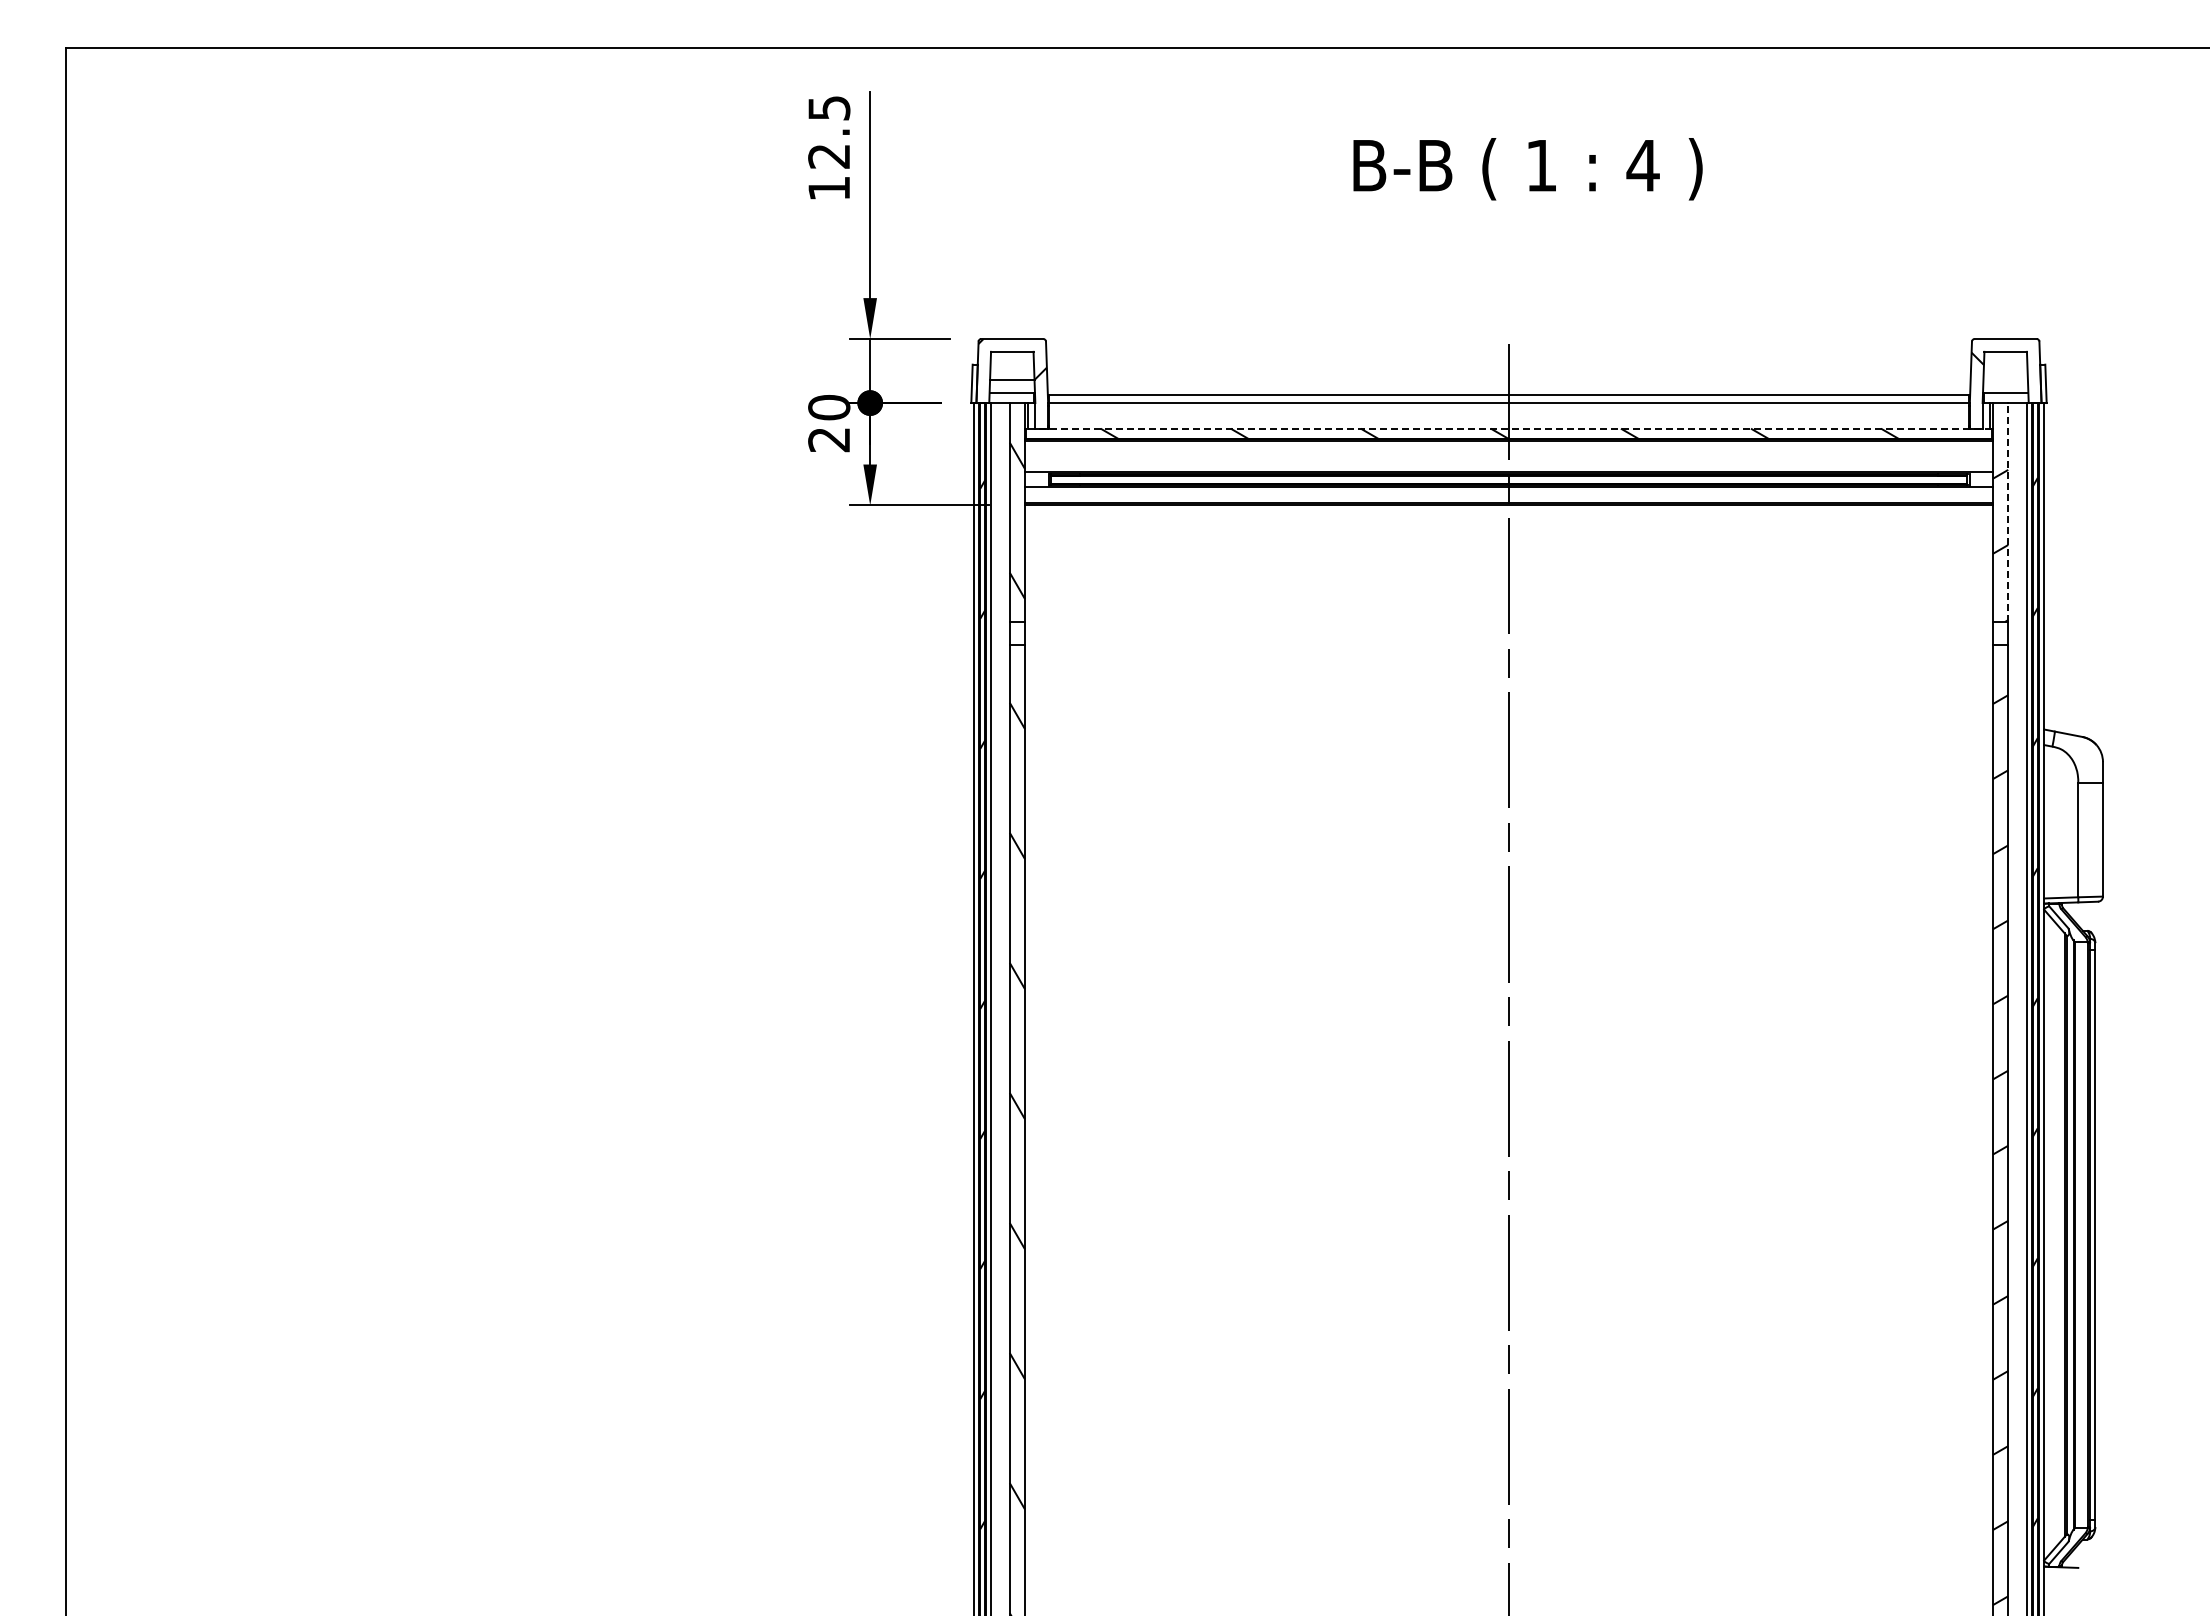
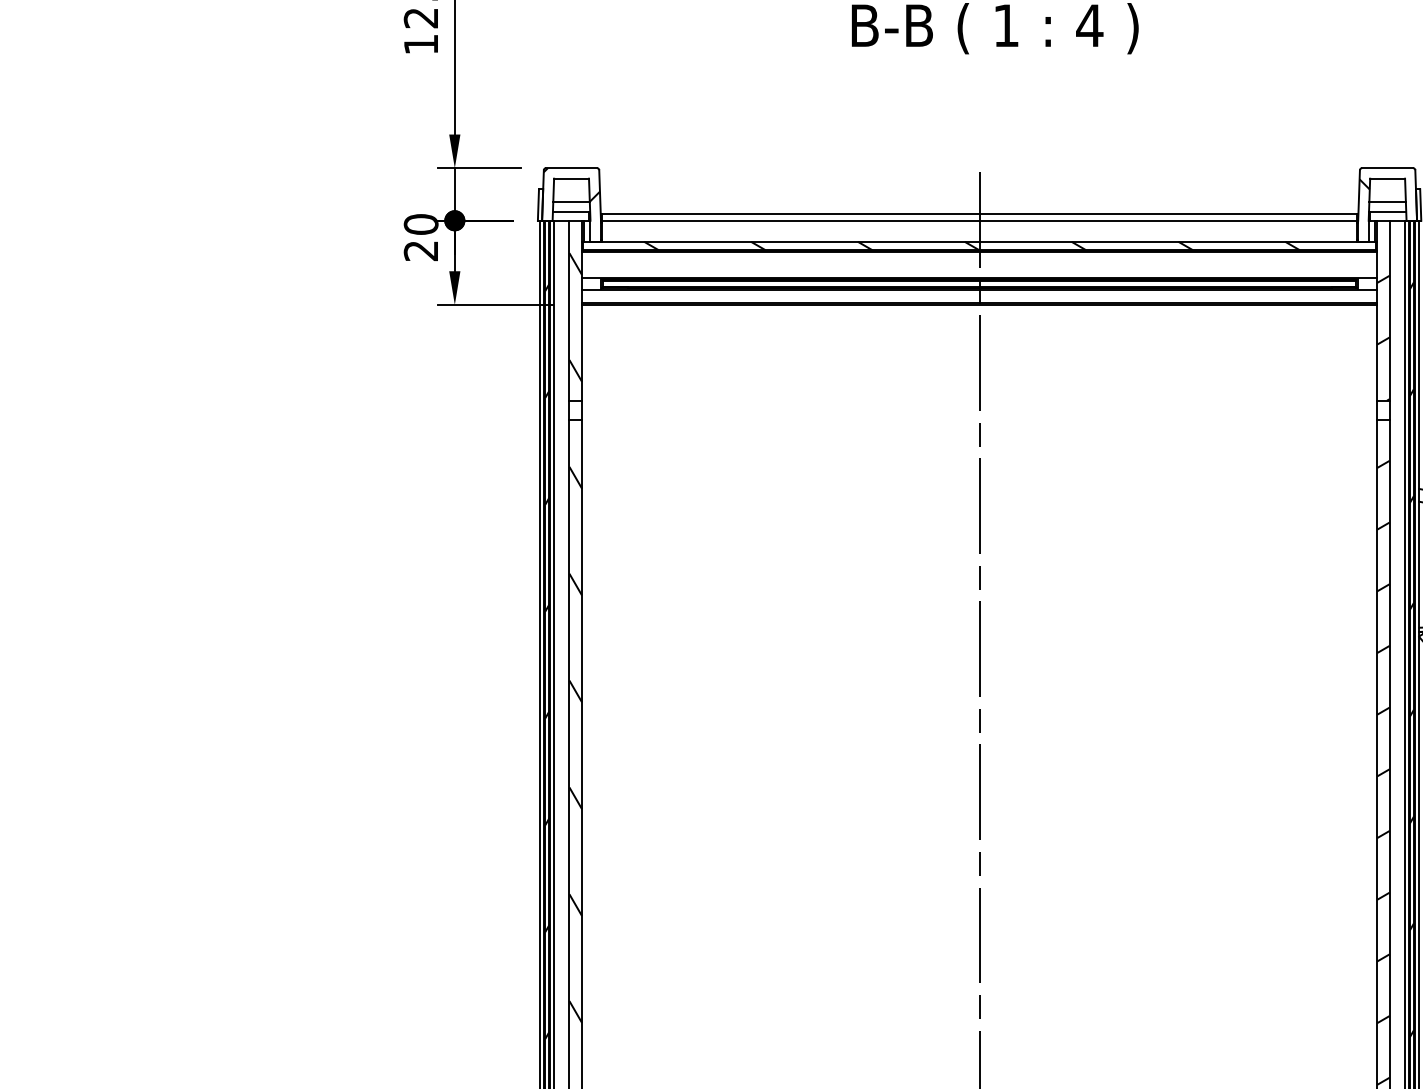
line: (2005, 380) -> (1387, 202), added
line: (1509, 428) -> (980, 241), dashed -> solid
line: (2008, 512) -> (1389, 310), dashed -> solid

